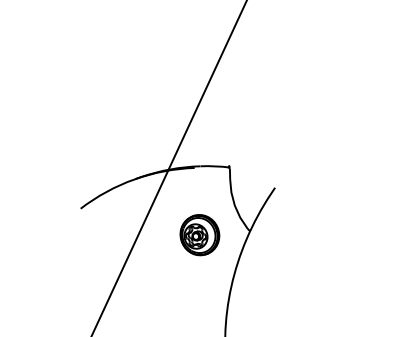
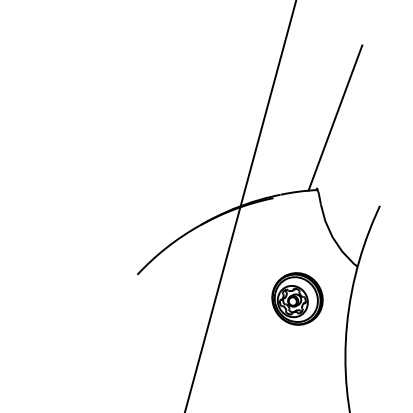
line: (252, 114) -> (335, 117), added
part: (199, 235) -> (297, 299), moved

